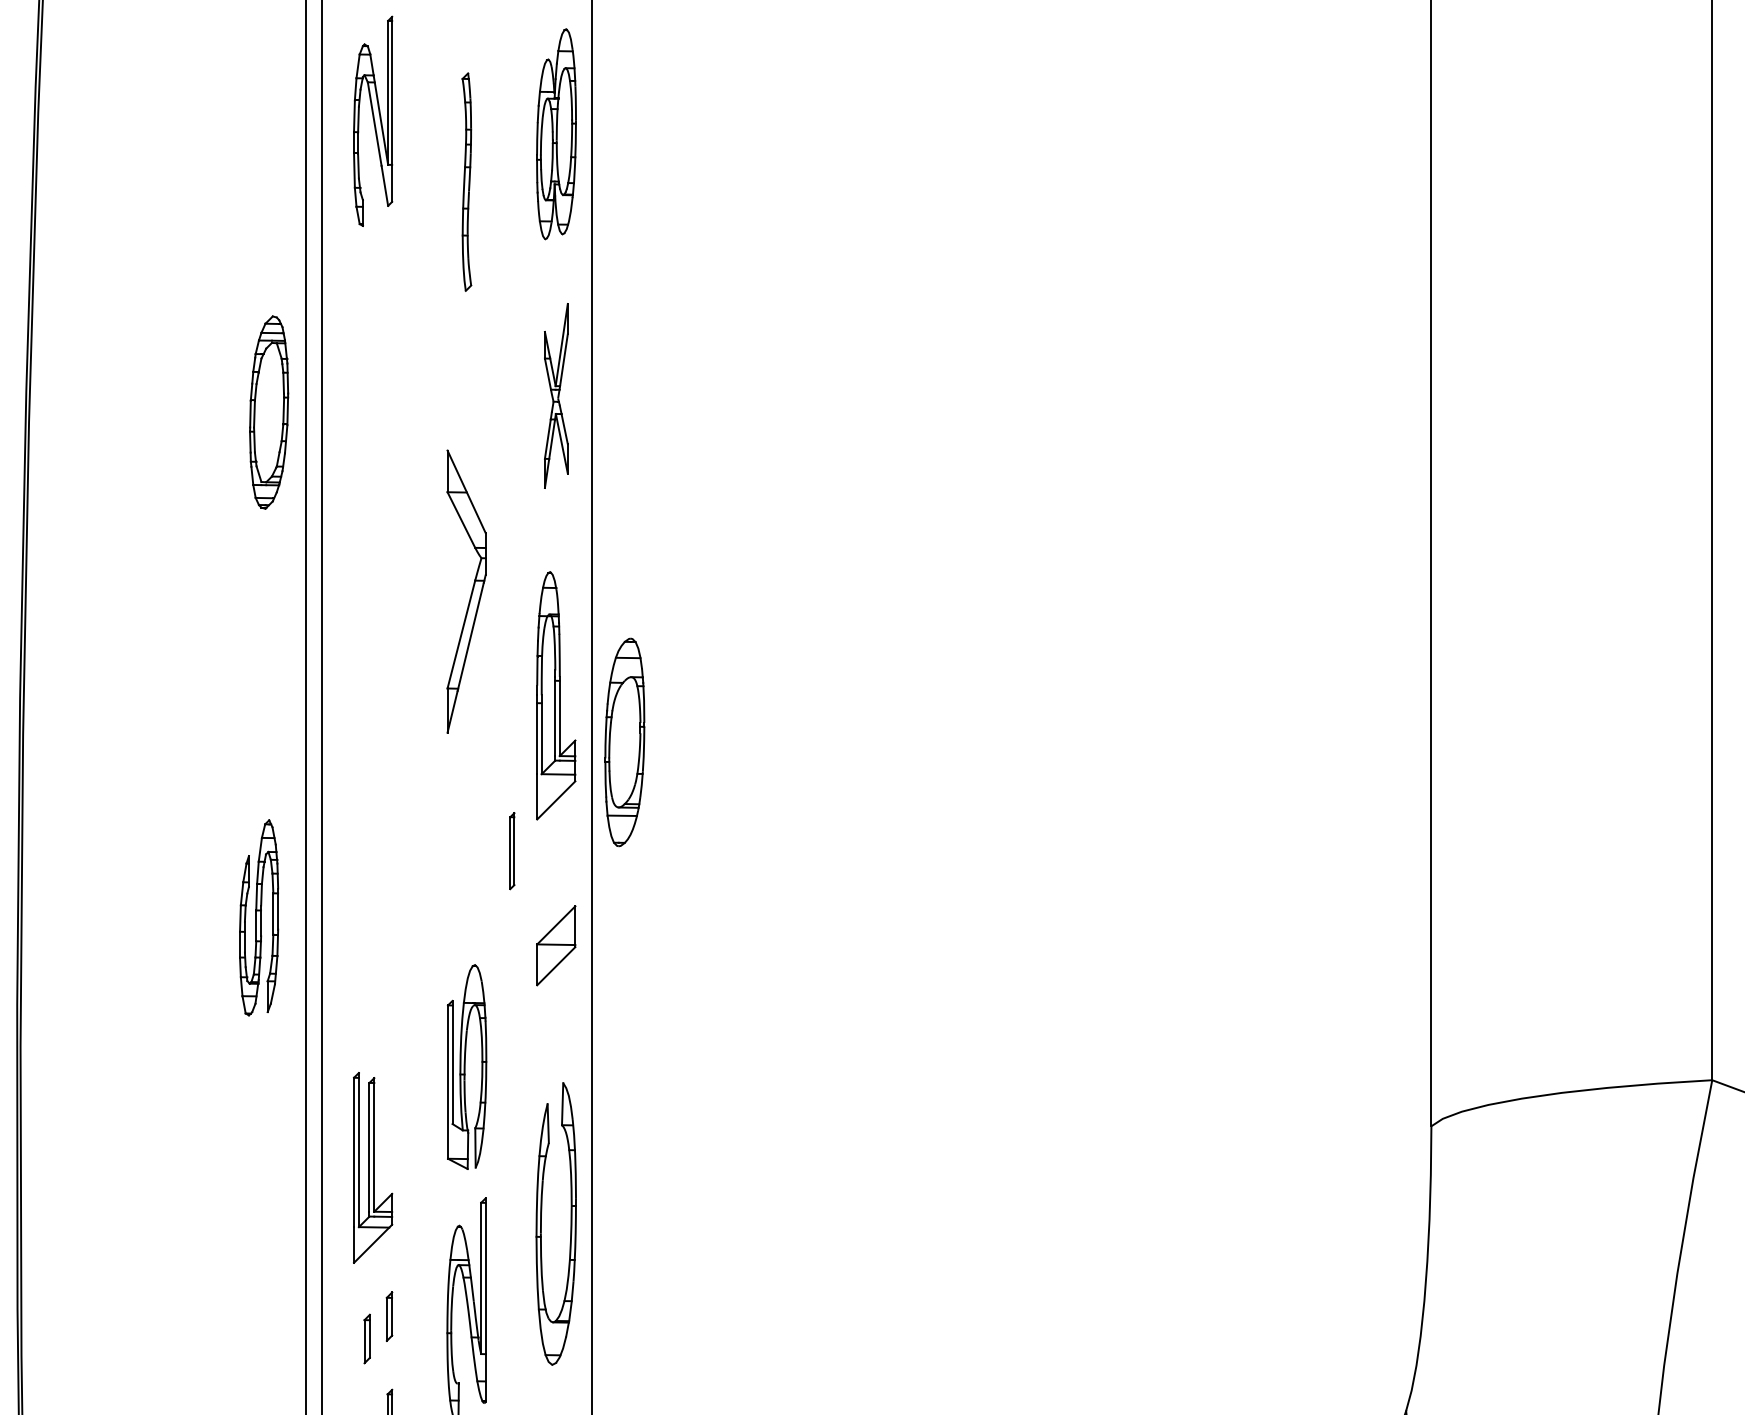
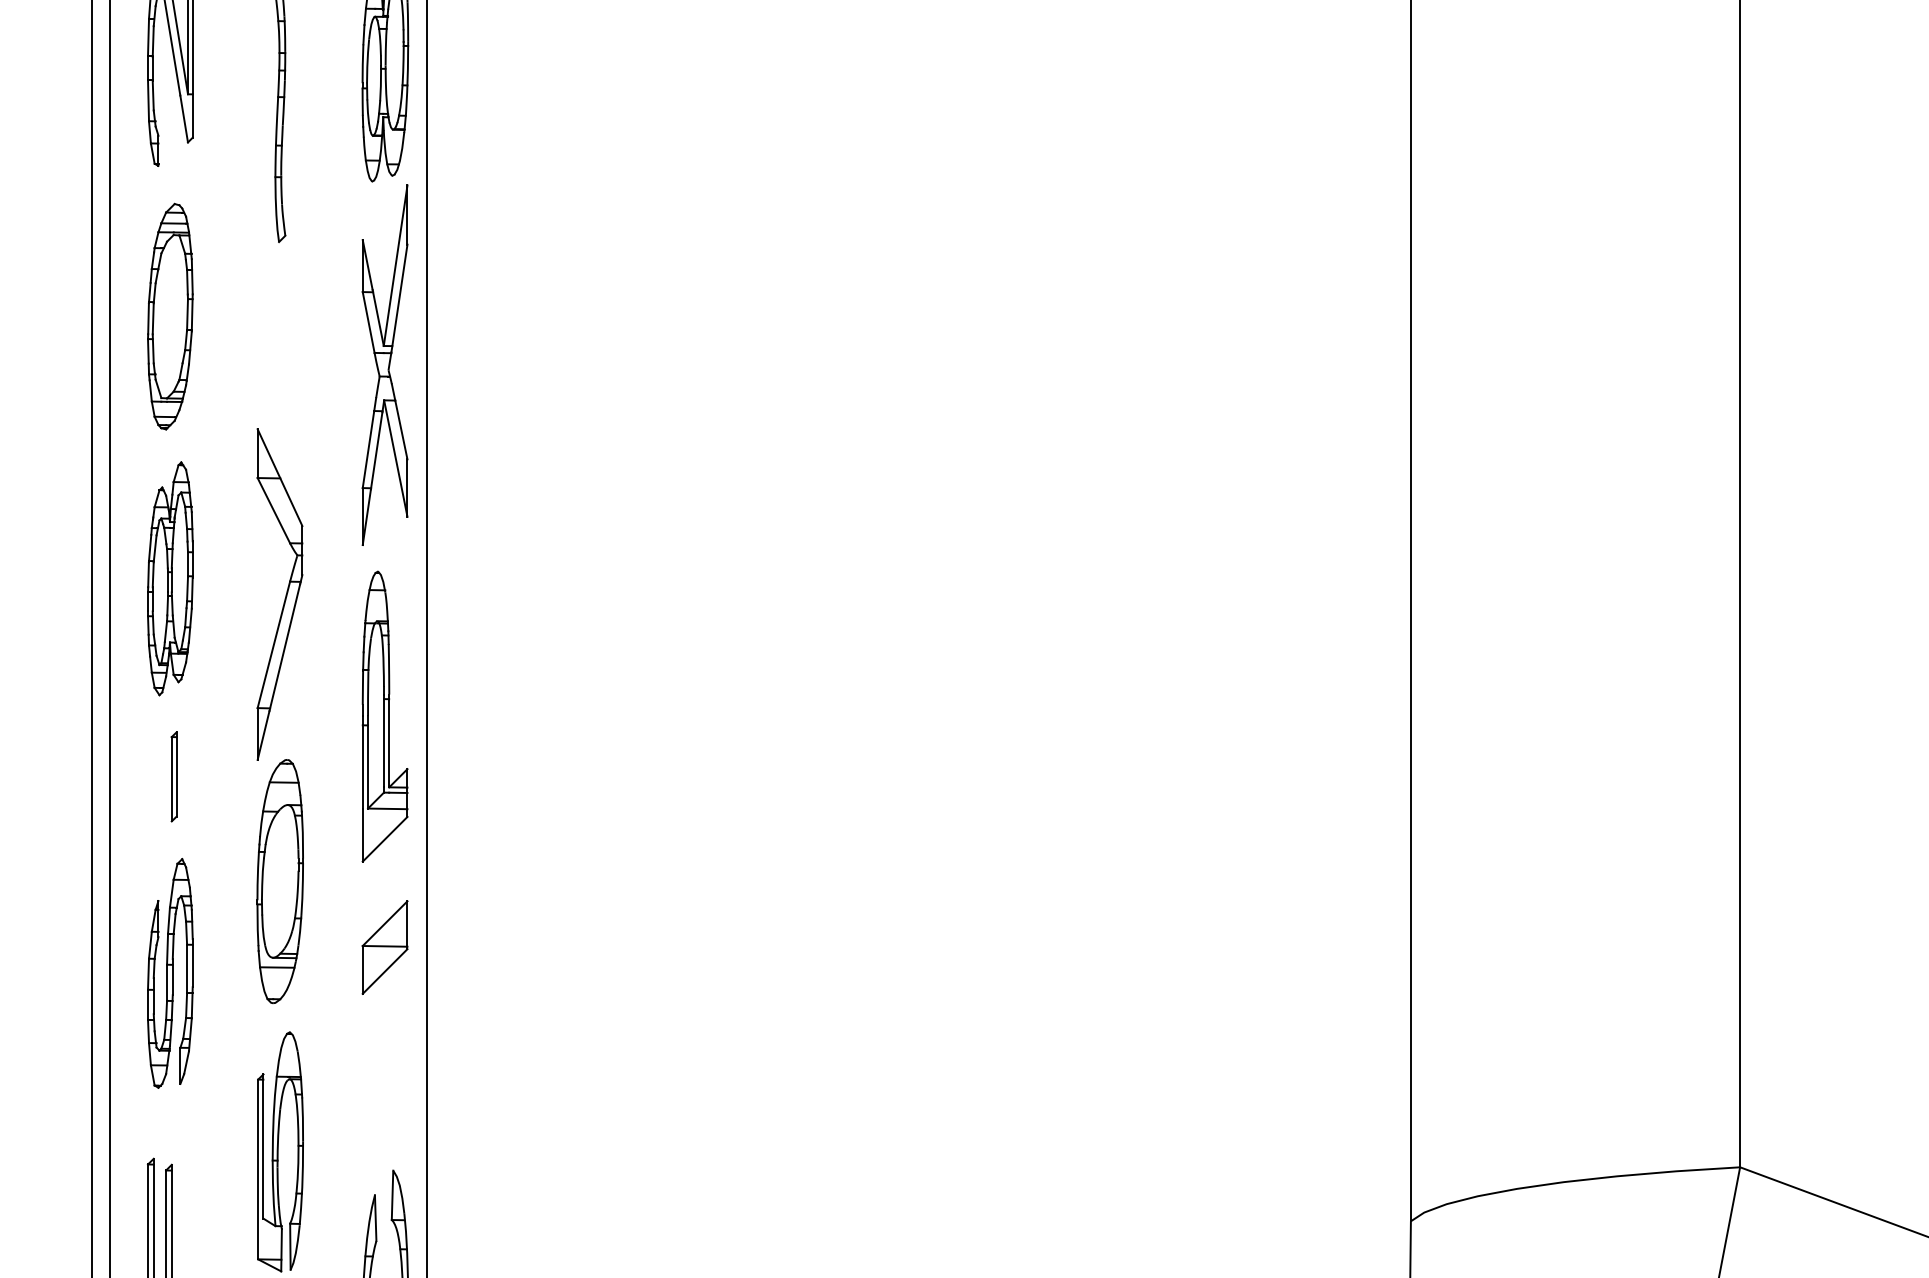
part: (556, 395) -> (385, 364), size x1.67
part: (269, 412) -> (170, 316), moved
part: (373, 577) -> (170, 578), added
part: (624, 742) -> (279, 881), moved
part: (512, 851) -> (174, 777), moved
part: (259, 917) -> (170, 973), moved
part: (556, 945) -> (385, 947), moved

